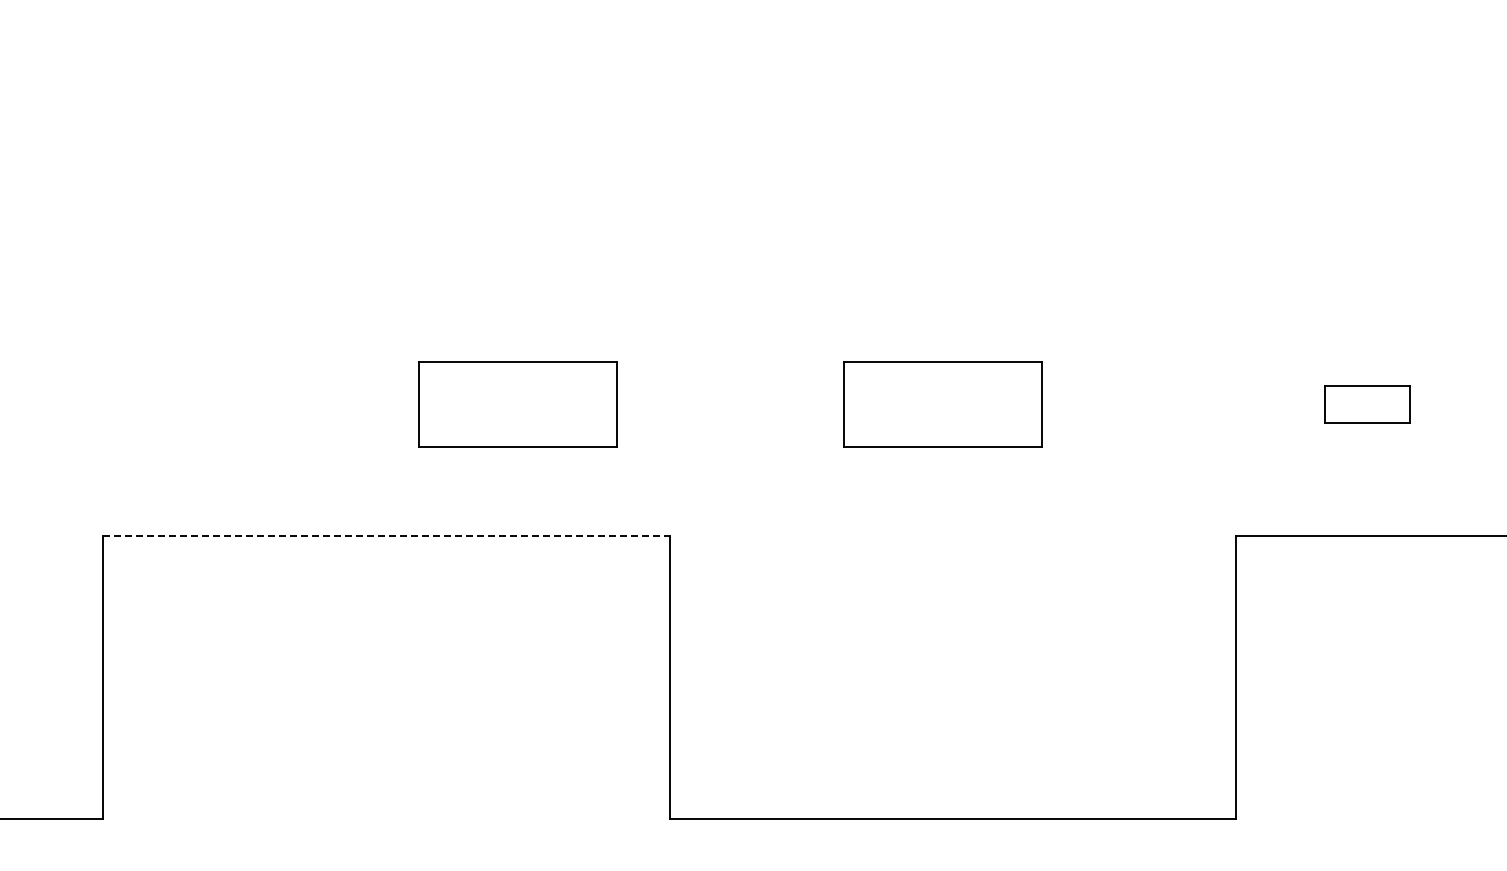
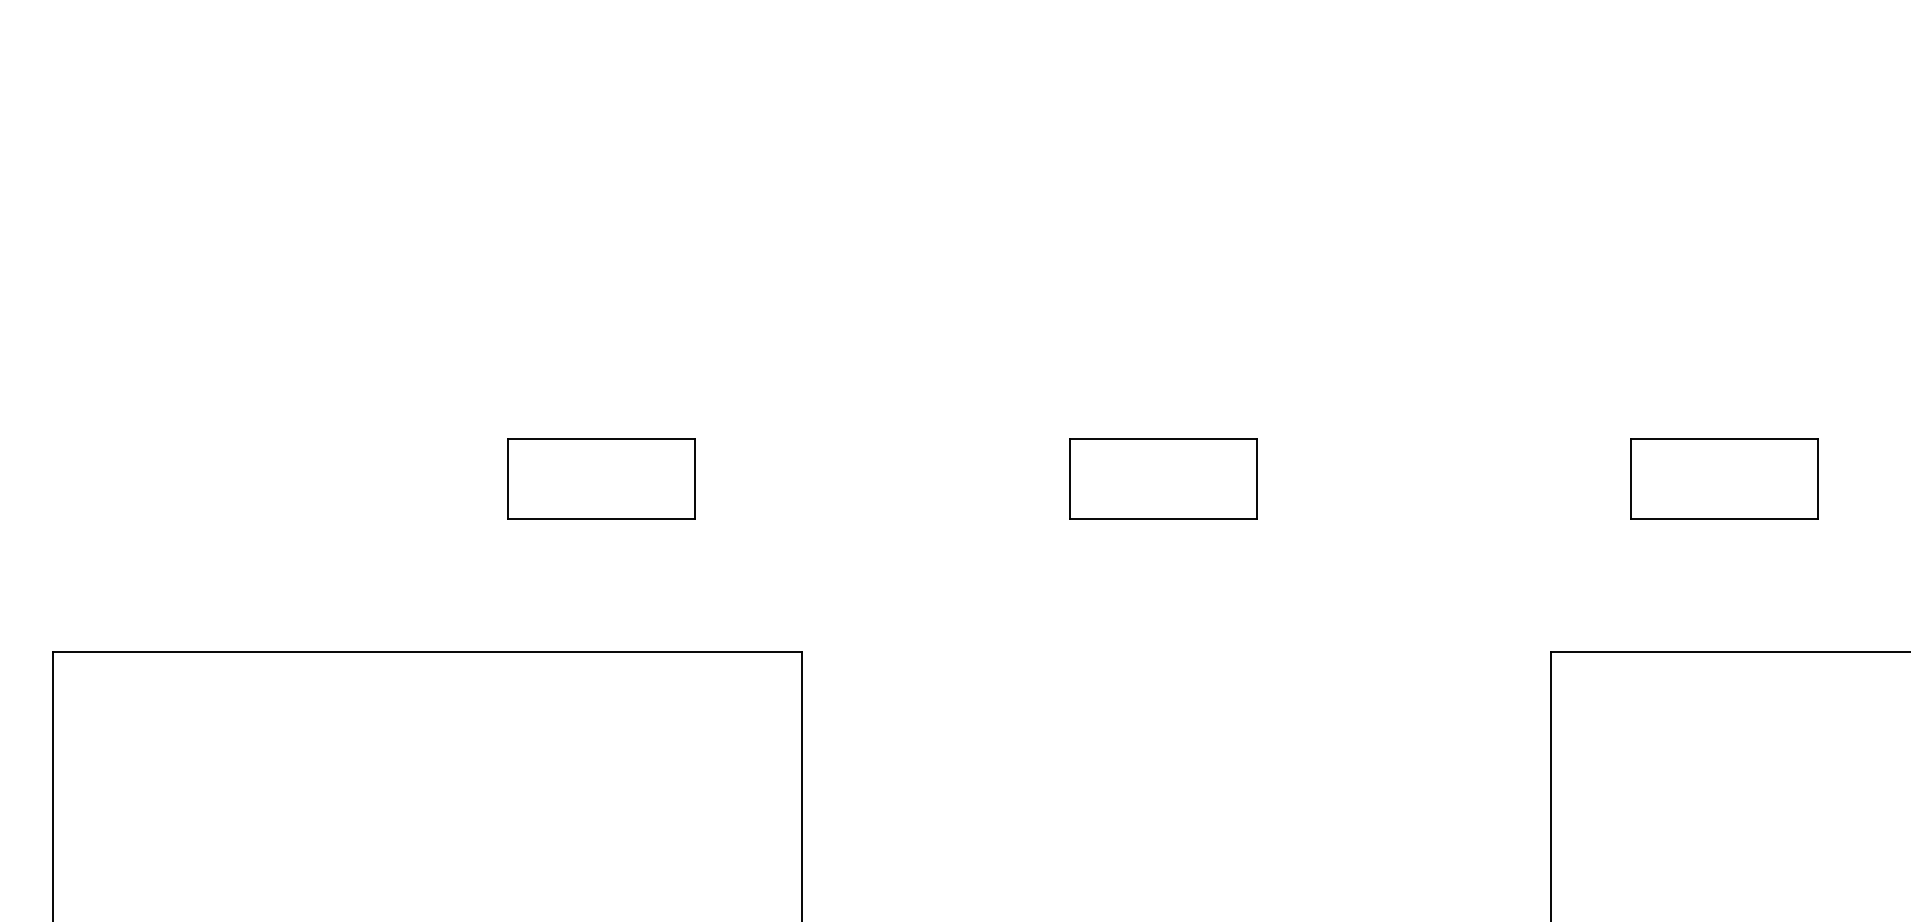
part: (517, 404) -> (600, 478), size x0.71
part: (942, 404) -> (1162, 478), size x0.71
part: (1367, 404) -> (1724, 478), size x1.67
line: (386, 536) -> (427, 652), dashed -> solid

